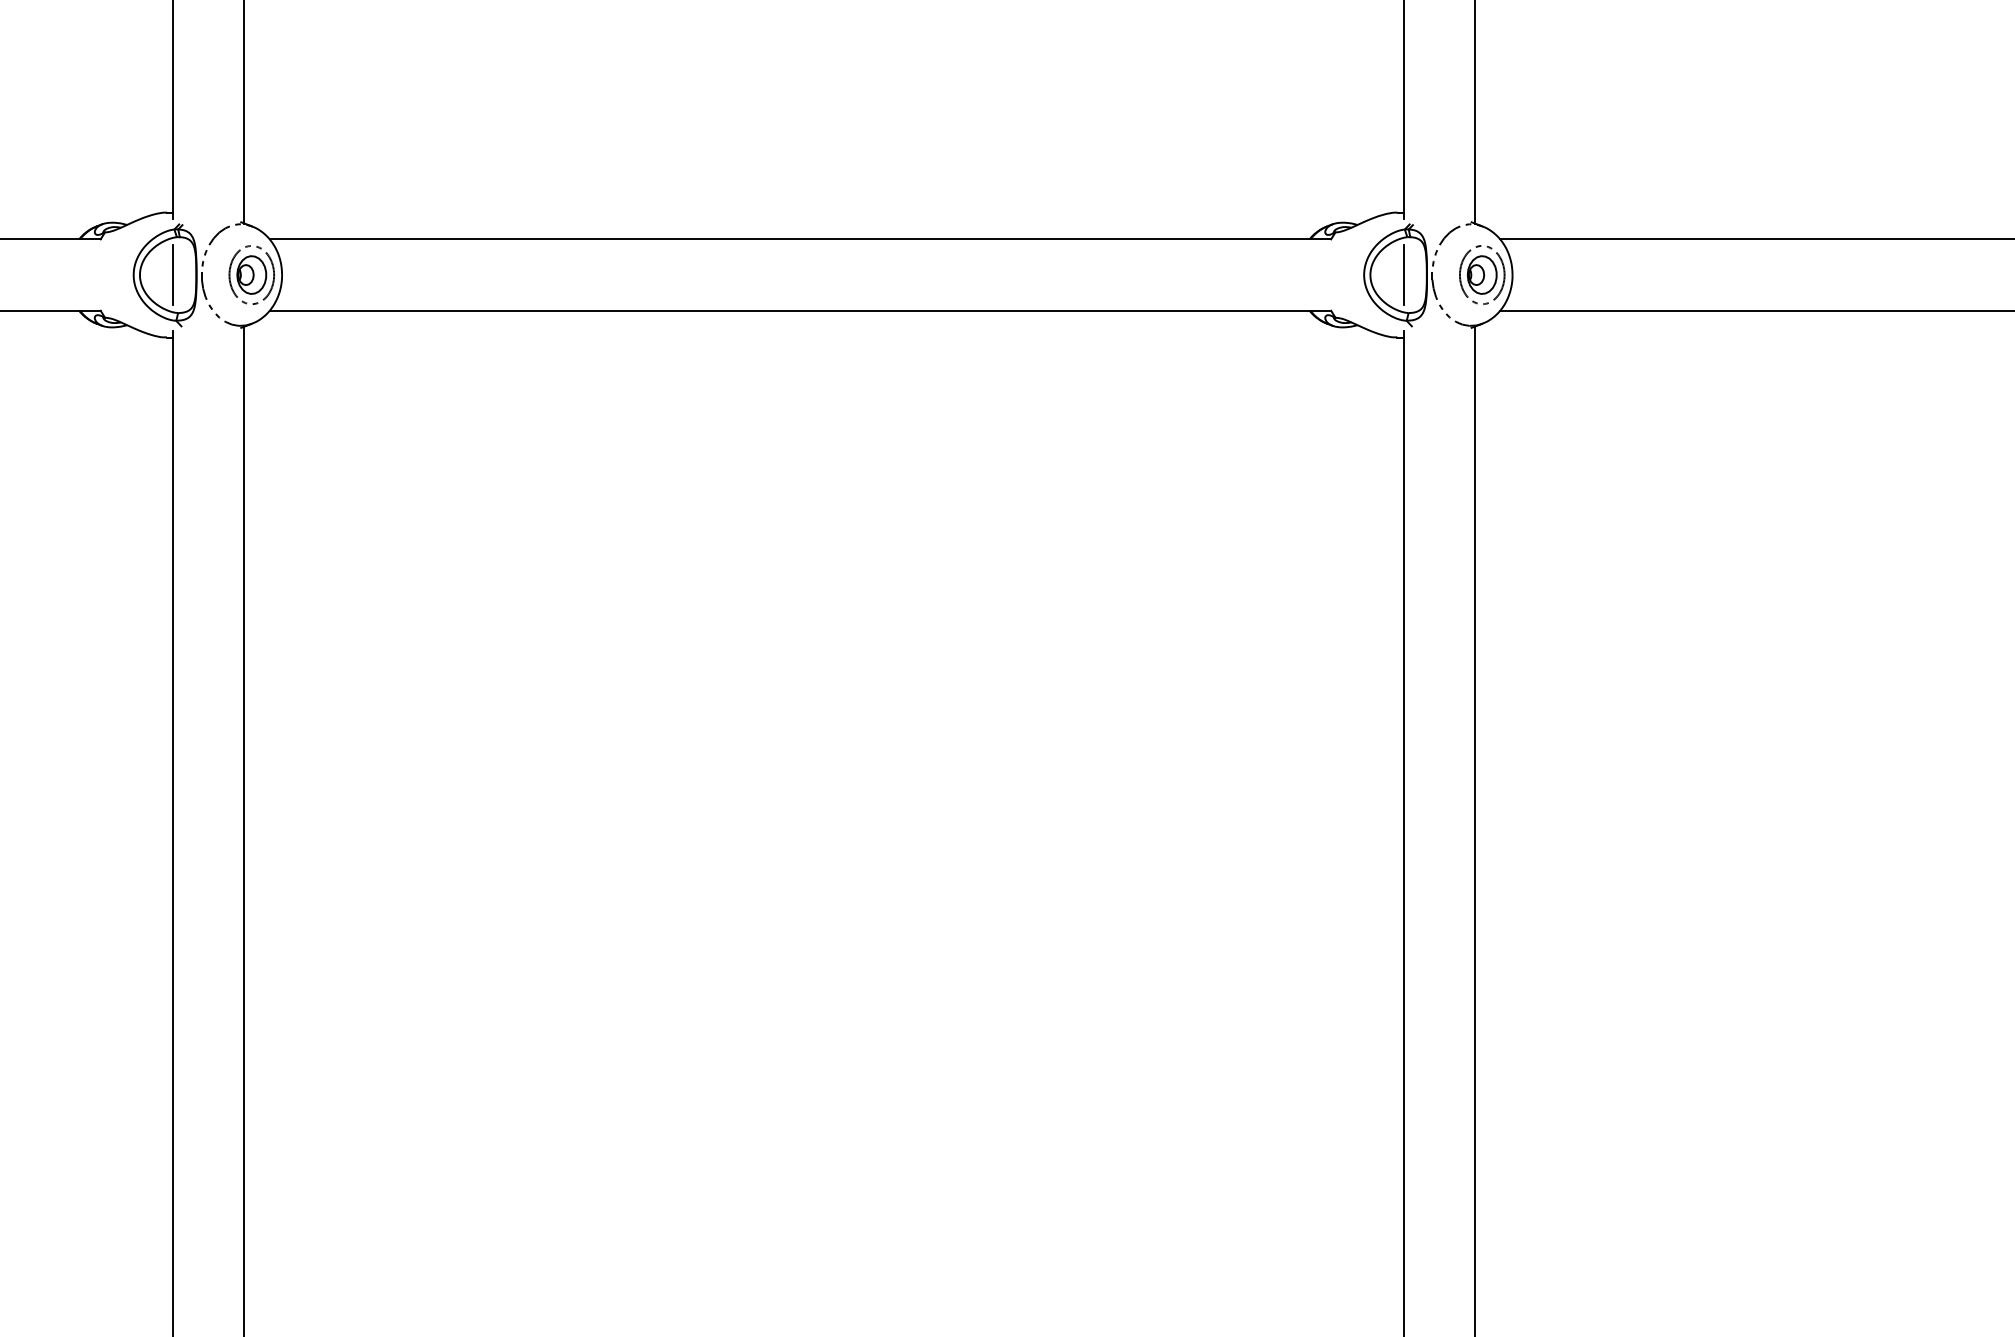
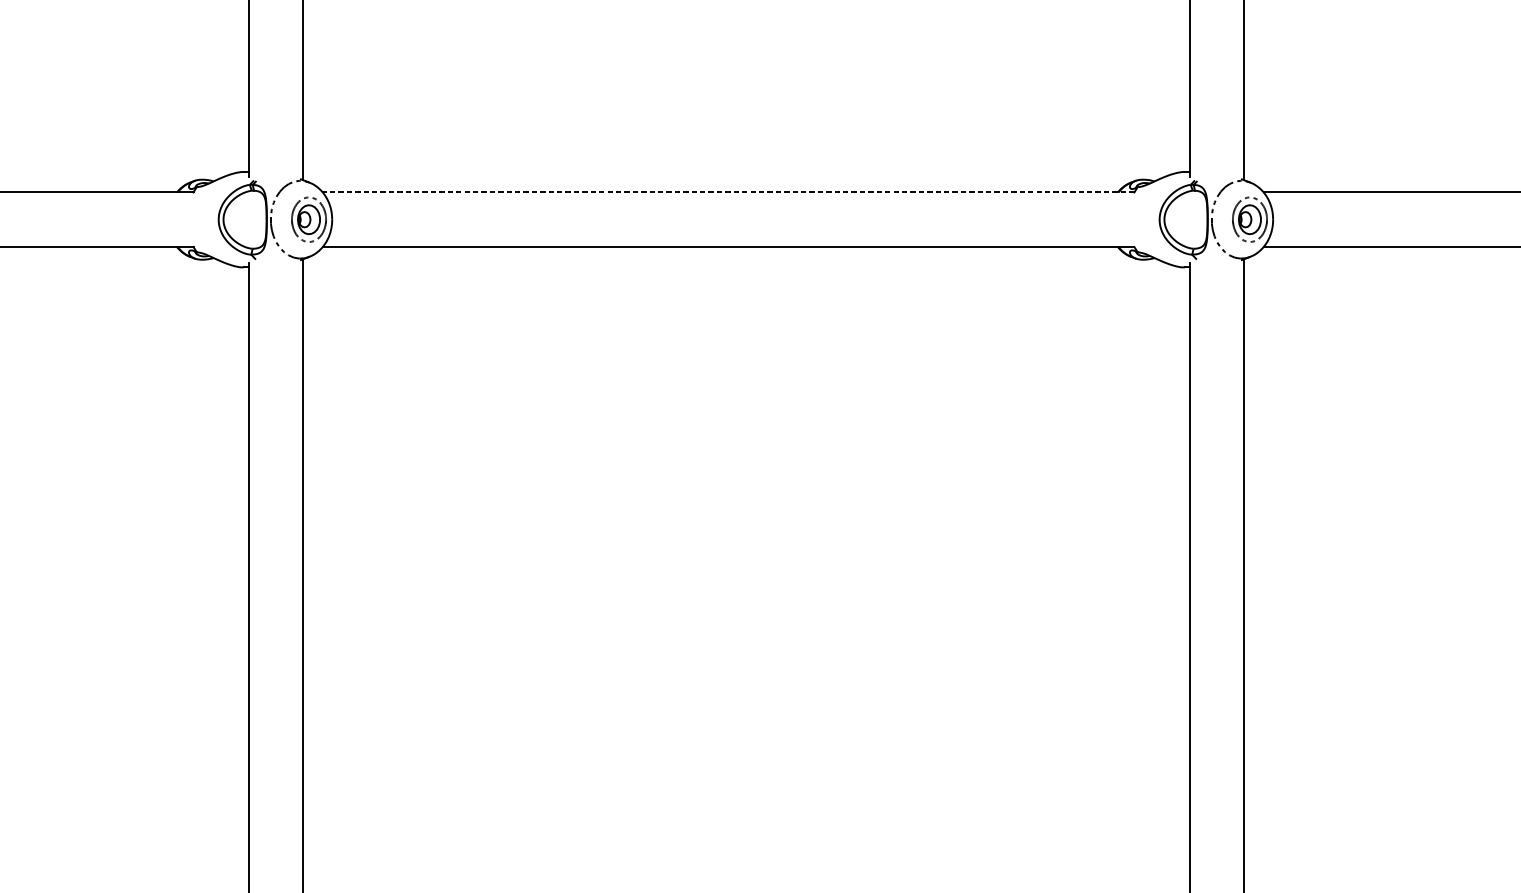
line: (800, 239) -> (728, 192), solid -> dashed
line: (173, 274) -> (249, 219), removed
line: (1403, 274) -> (1189, 219), removed

